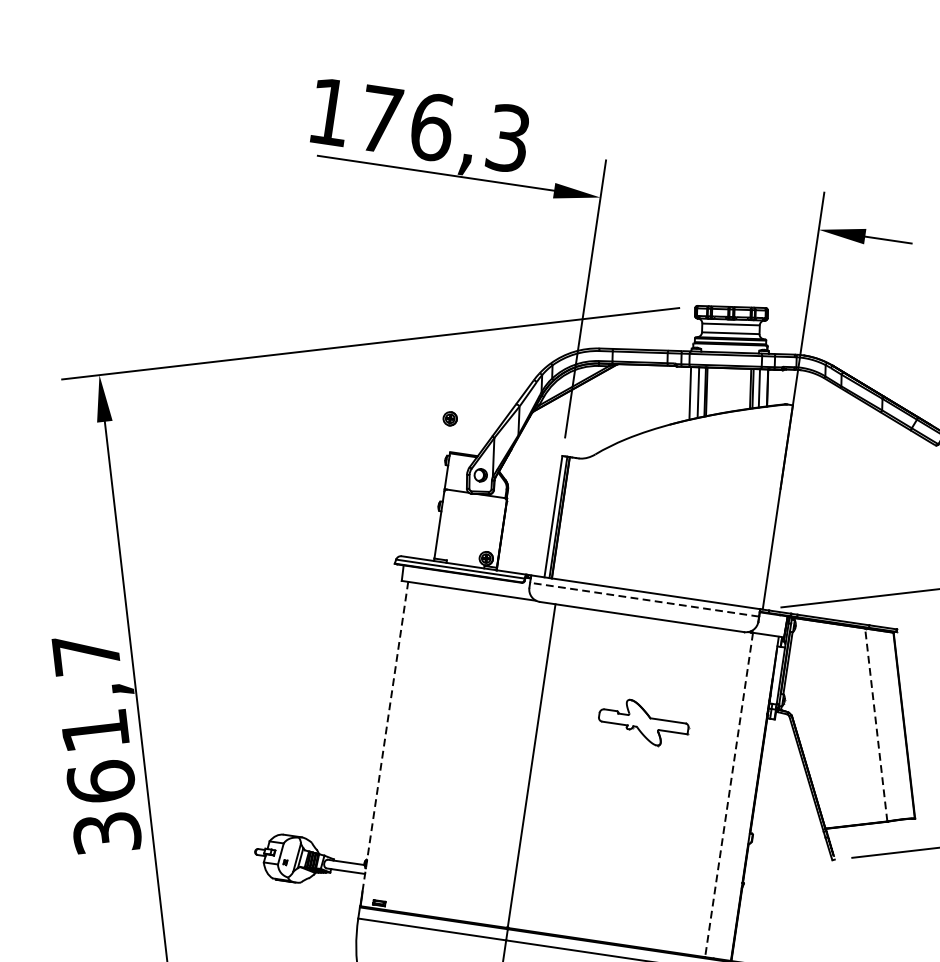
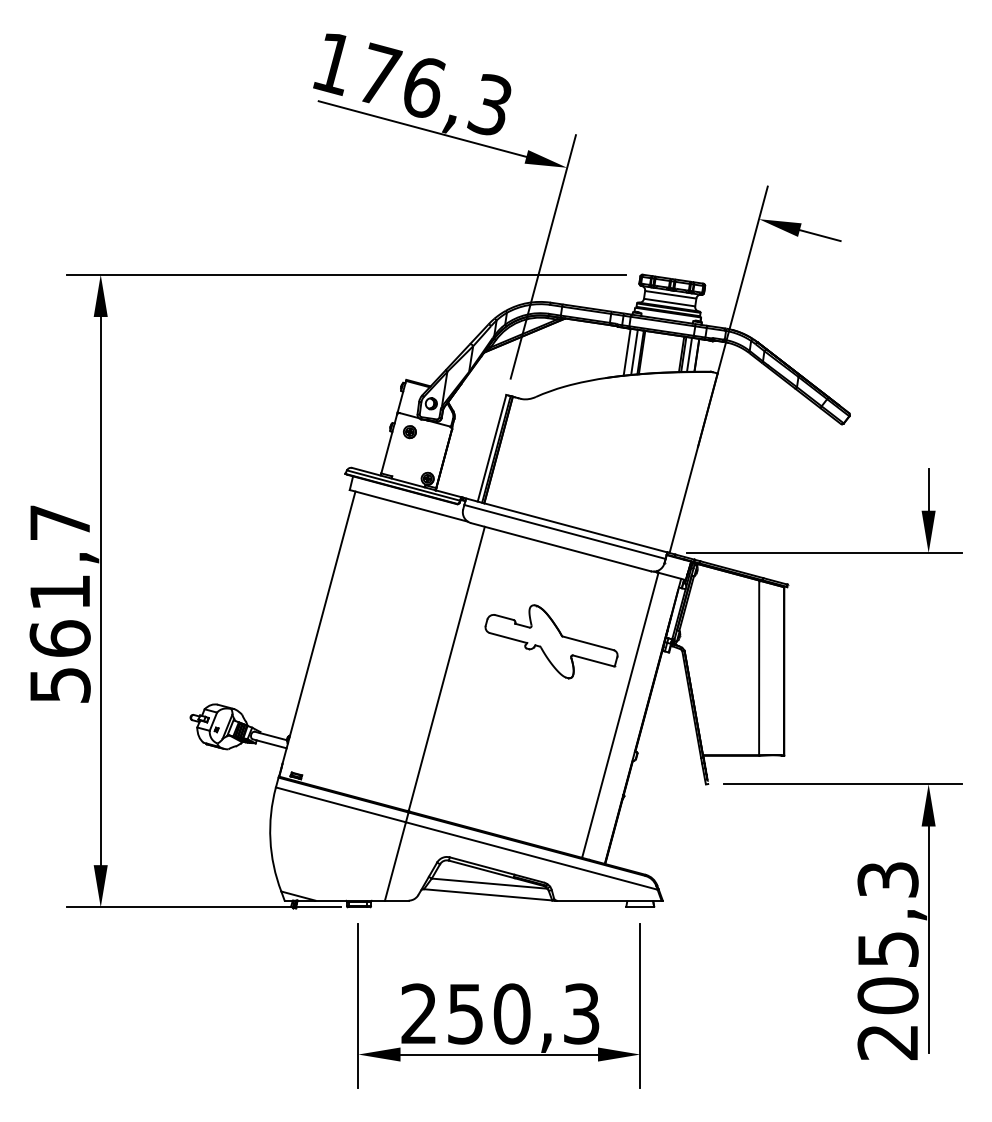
part: (449, 419) -> (409, 432), moved
line: (644, 599) -> (564, 531), dashed -> solid
part: (643, 722) -> (551, 641), size x1.67
line: (876, 724) -> (759, 667), dashed -> solid
line: (385, 736) -> (319, 627), dashed -> solid
line: (729, 795) -> (620, 715), dashed -> solid
text: (106, 832) -> (59, 684), 361,7 -> 561,7

